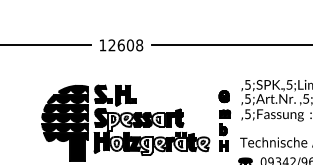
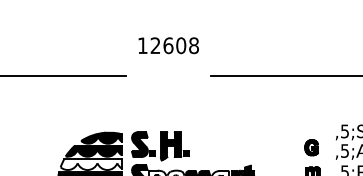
text: (121, 45) -> (168, 45), moved
fill: (65, 108) -> (90, 164), removed

